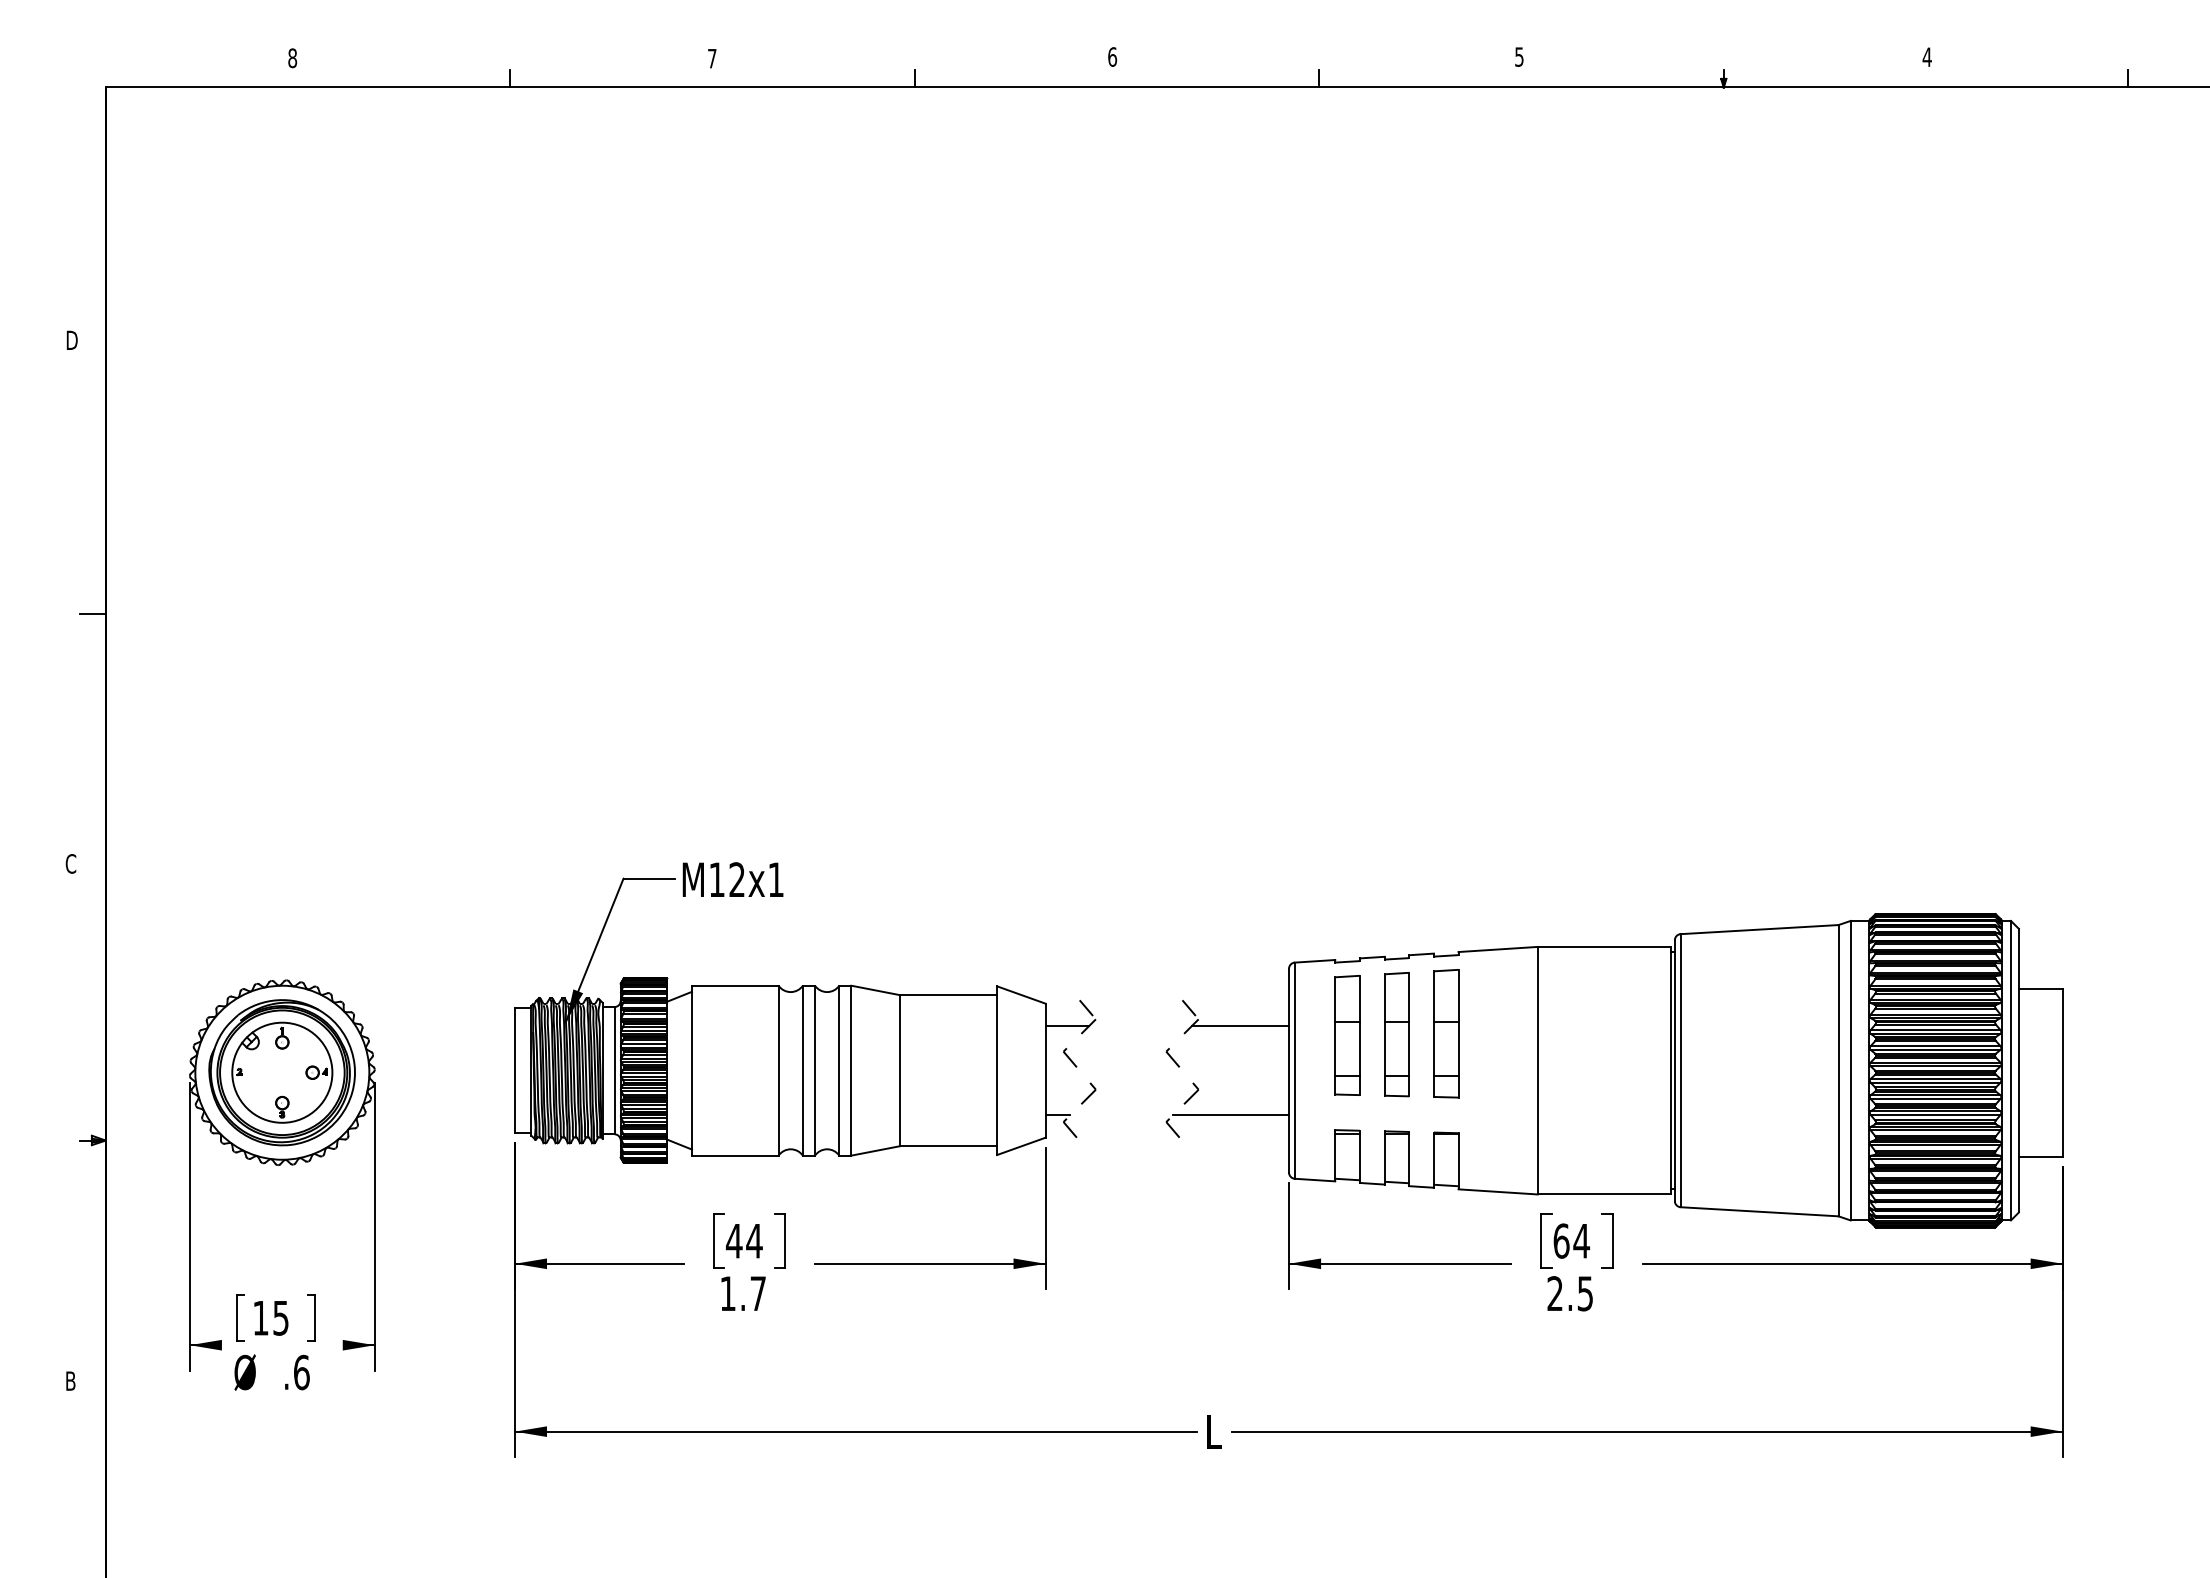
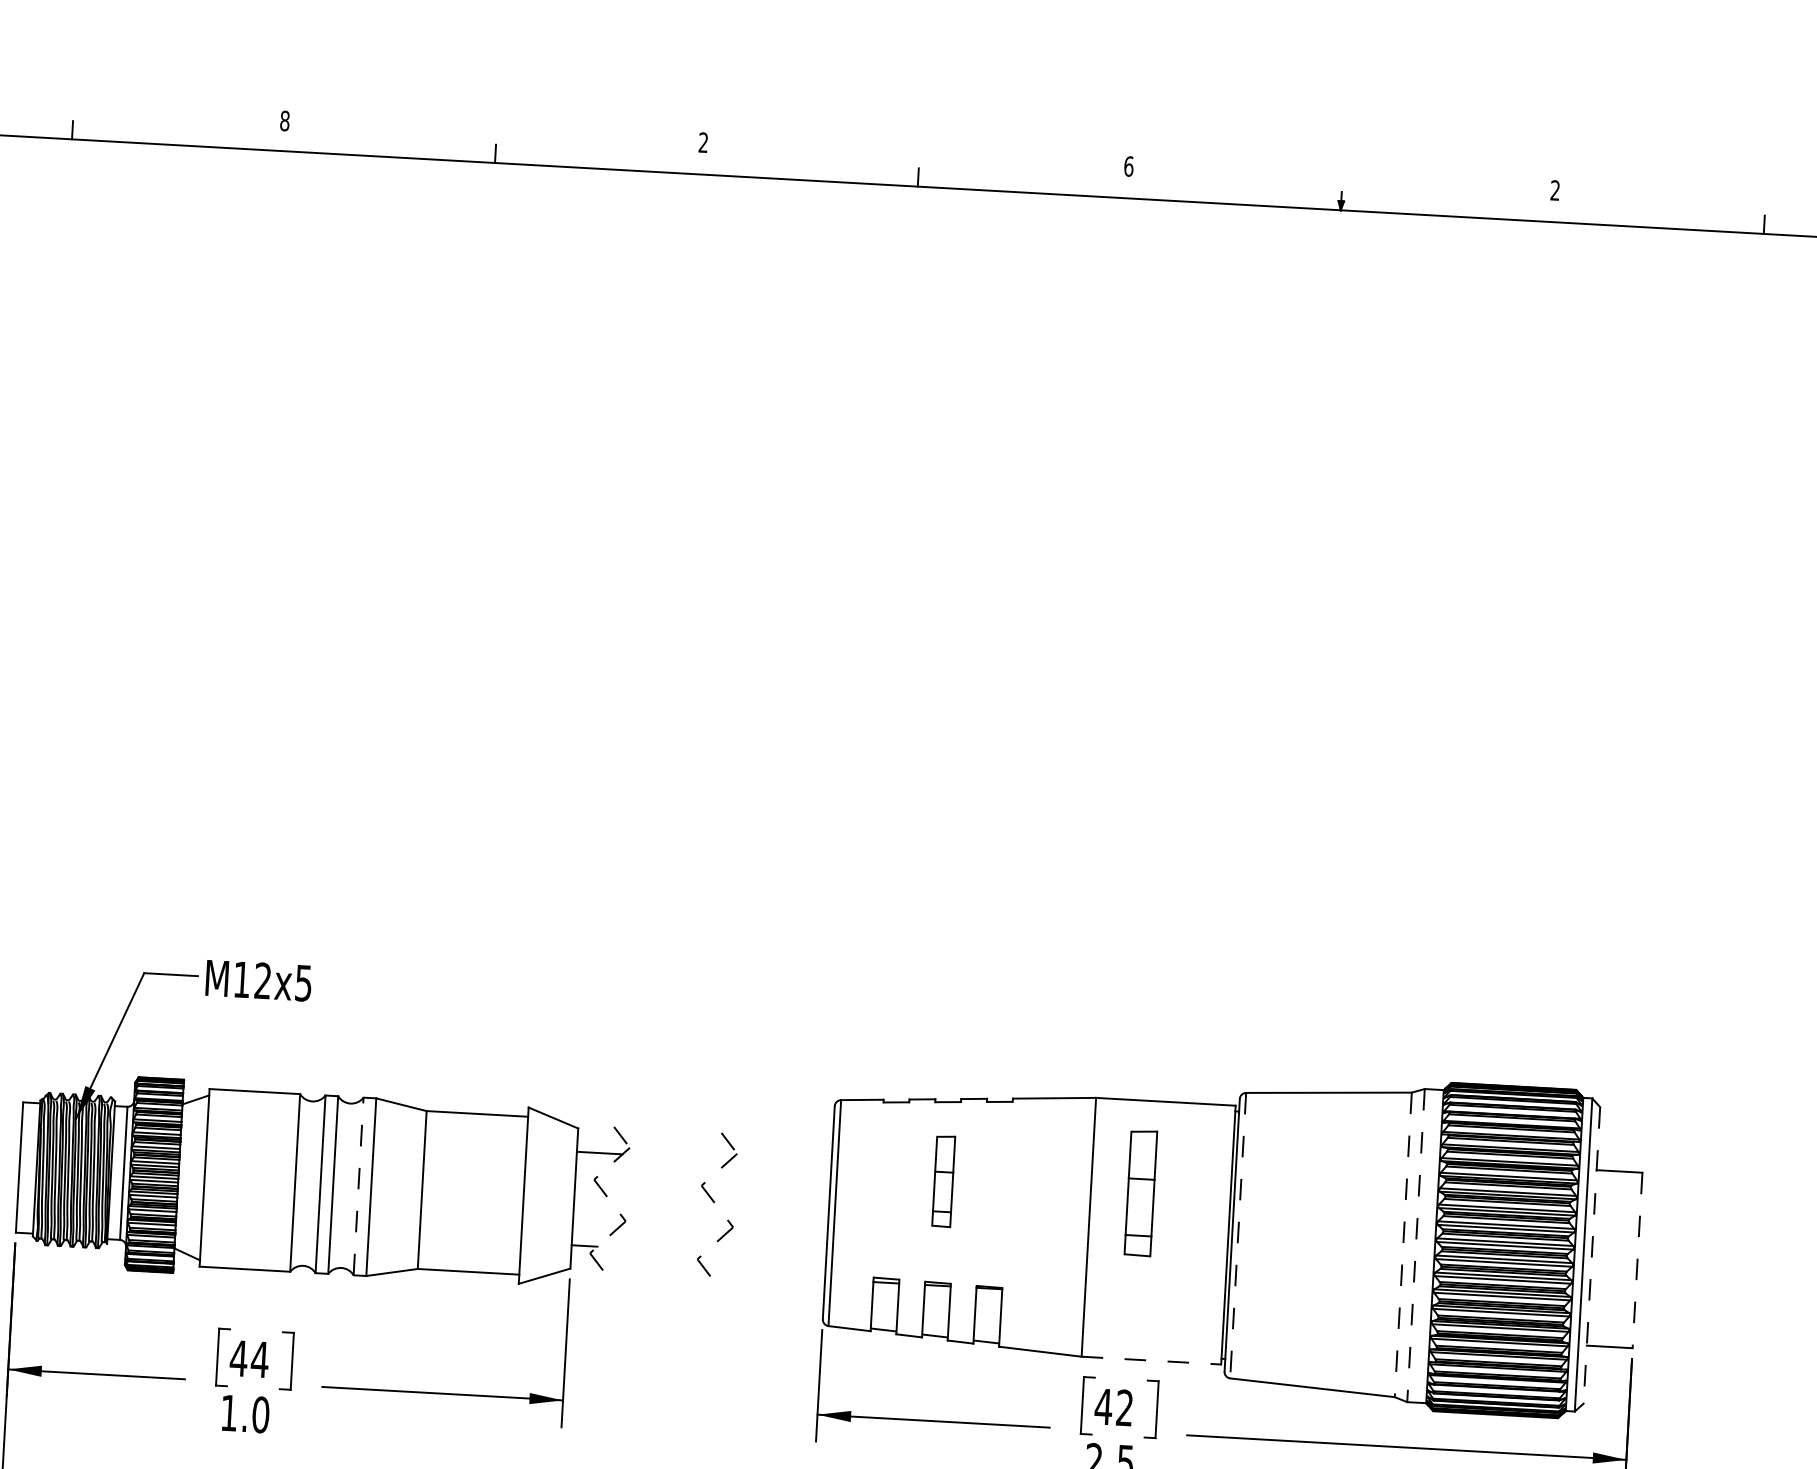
text: (1112, 56) -> (703, 142), 6 -> 2
text: (1519, 56) -> (1129, 165), 5 -> 6
text: (1926, 56) -> (1554, 189), 4 -> 2
text: (711, 58) -> (284, 120), 7 -> 8
text: (775, 879) -> (303, 982), M12x1 -> M12x5
line: (1240, 1025) -> (780, 1162), removed
part: (1446, 1033) -> (995, 1183), removed
part: (1396, 1034) -> (943, 1181), size x0.7
part: (1347, 1035) -> (1140, 1193), moved
line: (839, 1070) -> (358, 1186), solid -> dashed
line: (1680, 1070) -> (1238, 1235), solid -> dashed
line: (1838, 1070) -> (1403, 1244), solid -> dashed
line: (1850, 1070) -> (1415, 1245), solid -> dashed
line: (2018, 1070) -> (1591, 1255), solid -> dashed
line: (2062, 1073) -> (1637, 1260), solid -> dashed
line: (1230, 1115) -> (764, 1256), removed
line: (1604, 1194) -> (1151, 1360), solid -> dashed
text: (1571, 1240) -> (1114, 1406), 64 -> 42
text: (758, 1293) -> (261, 1414), 1.7 -> 1.0

